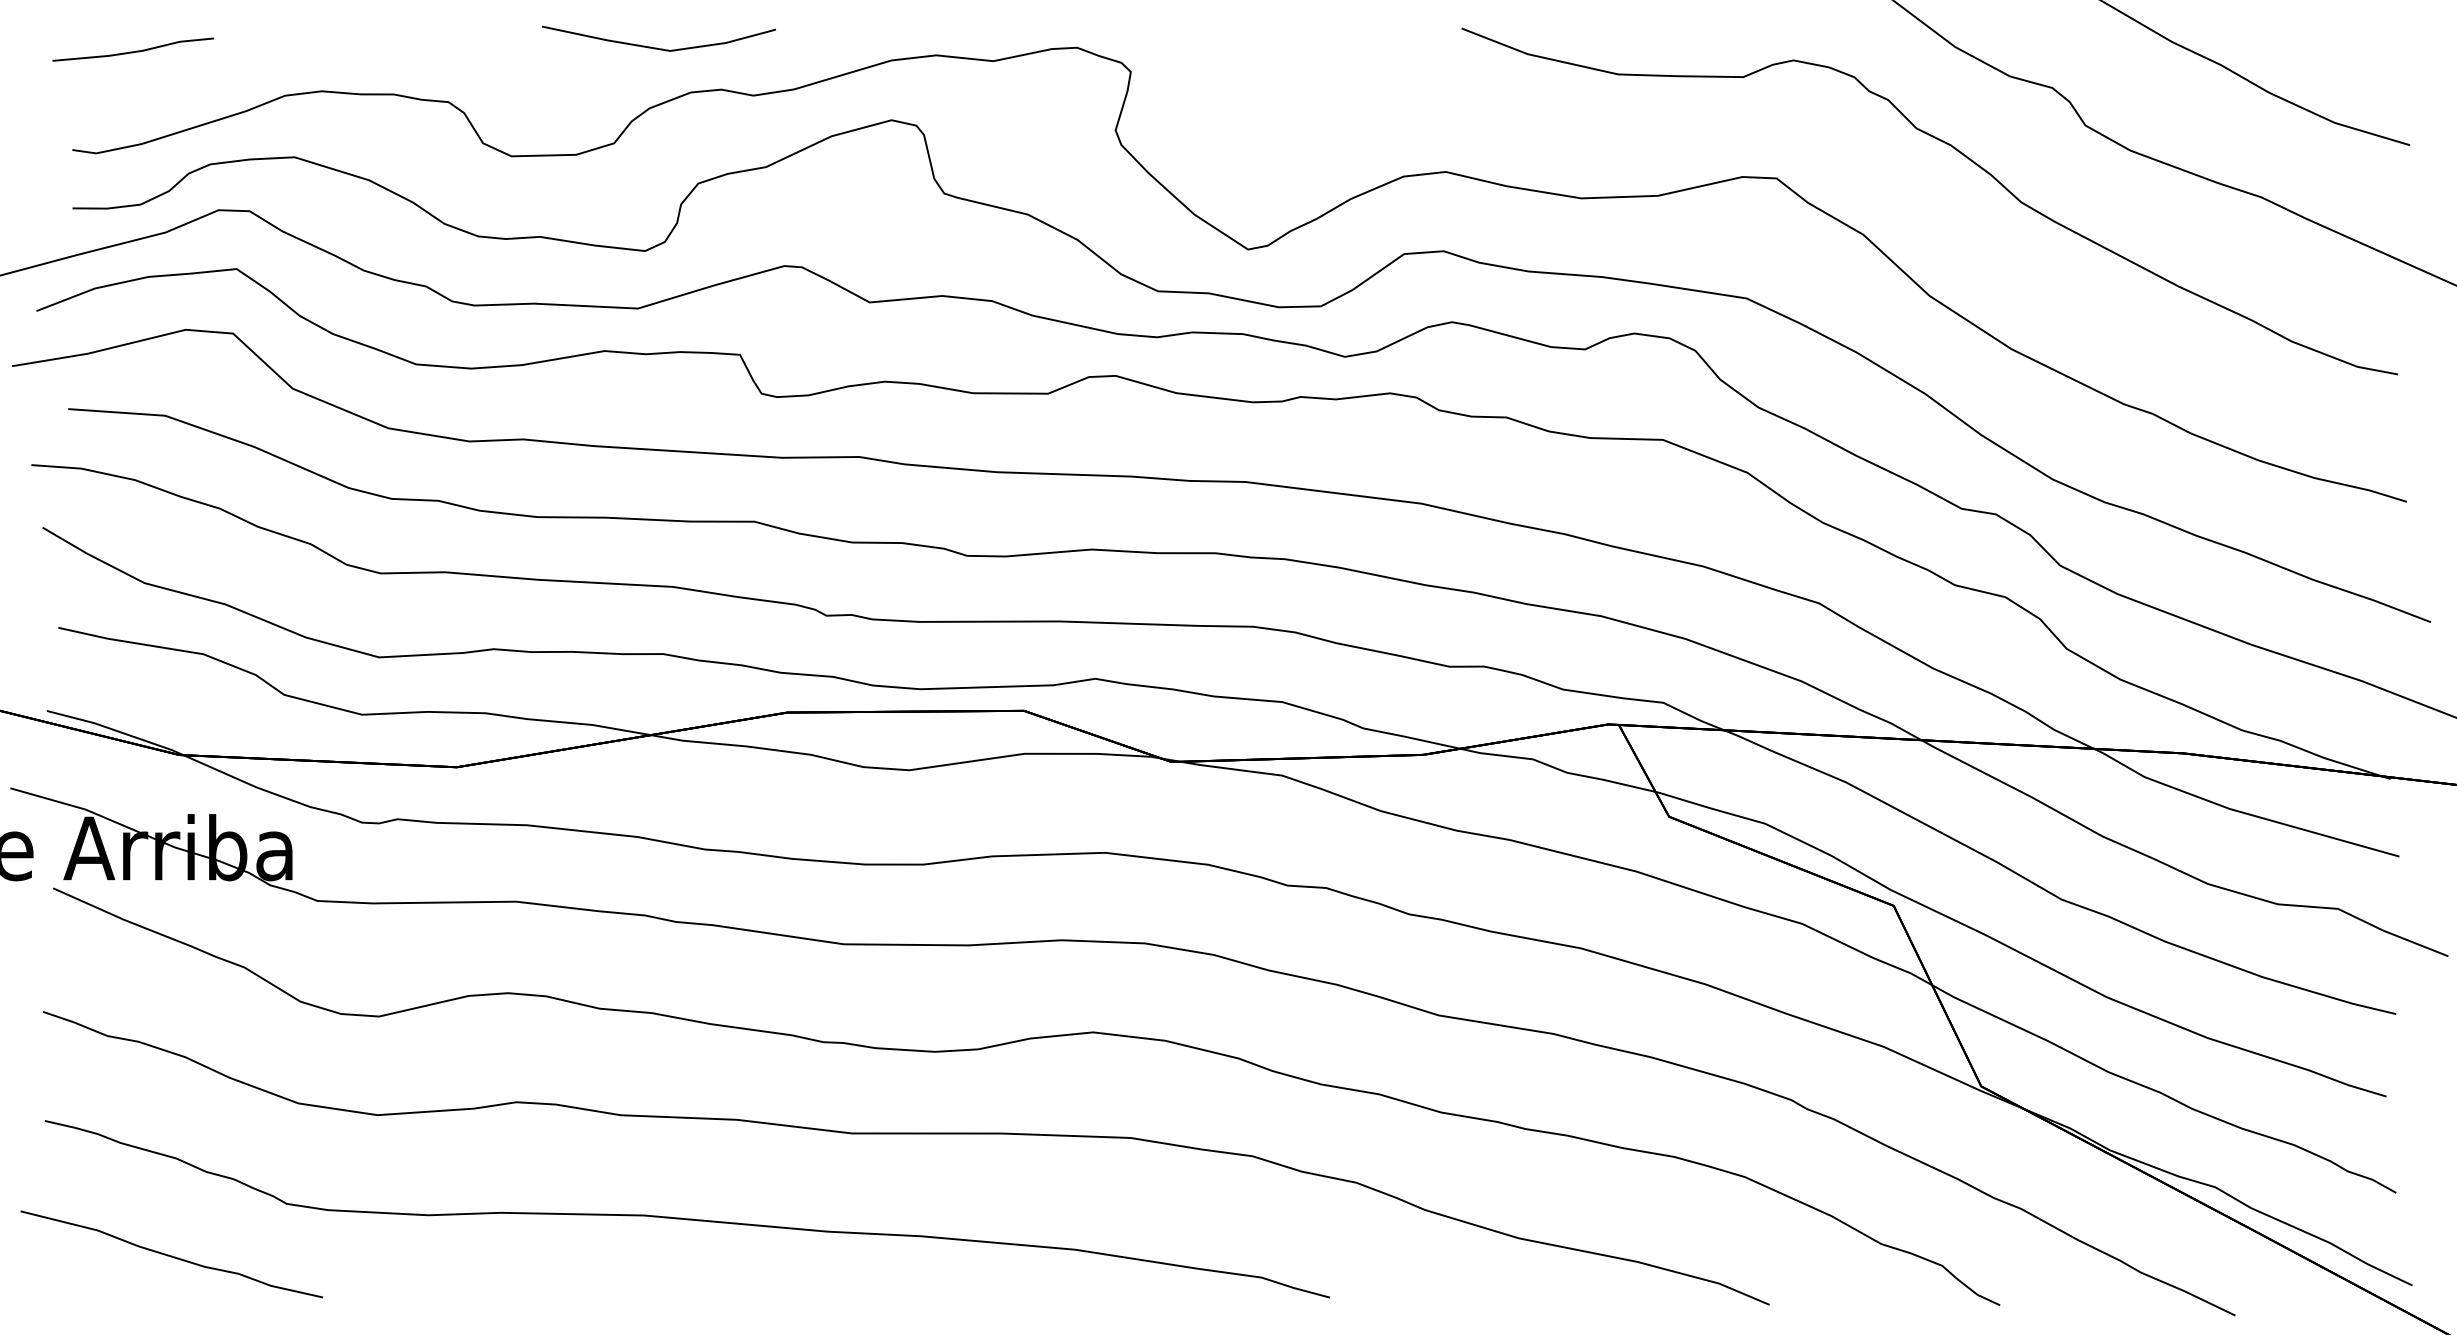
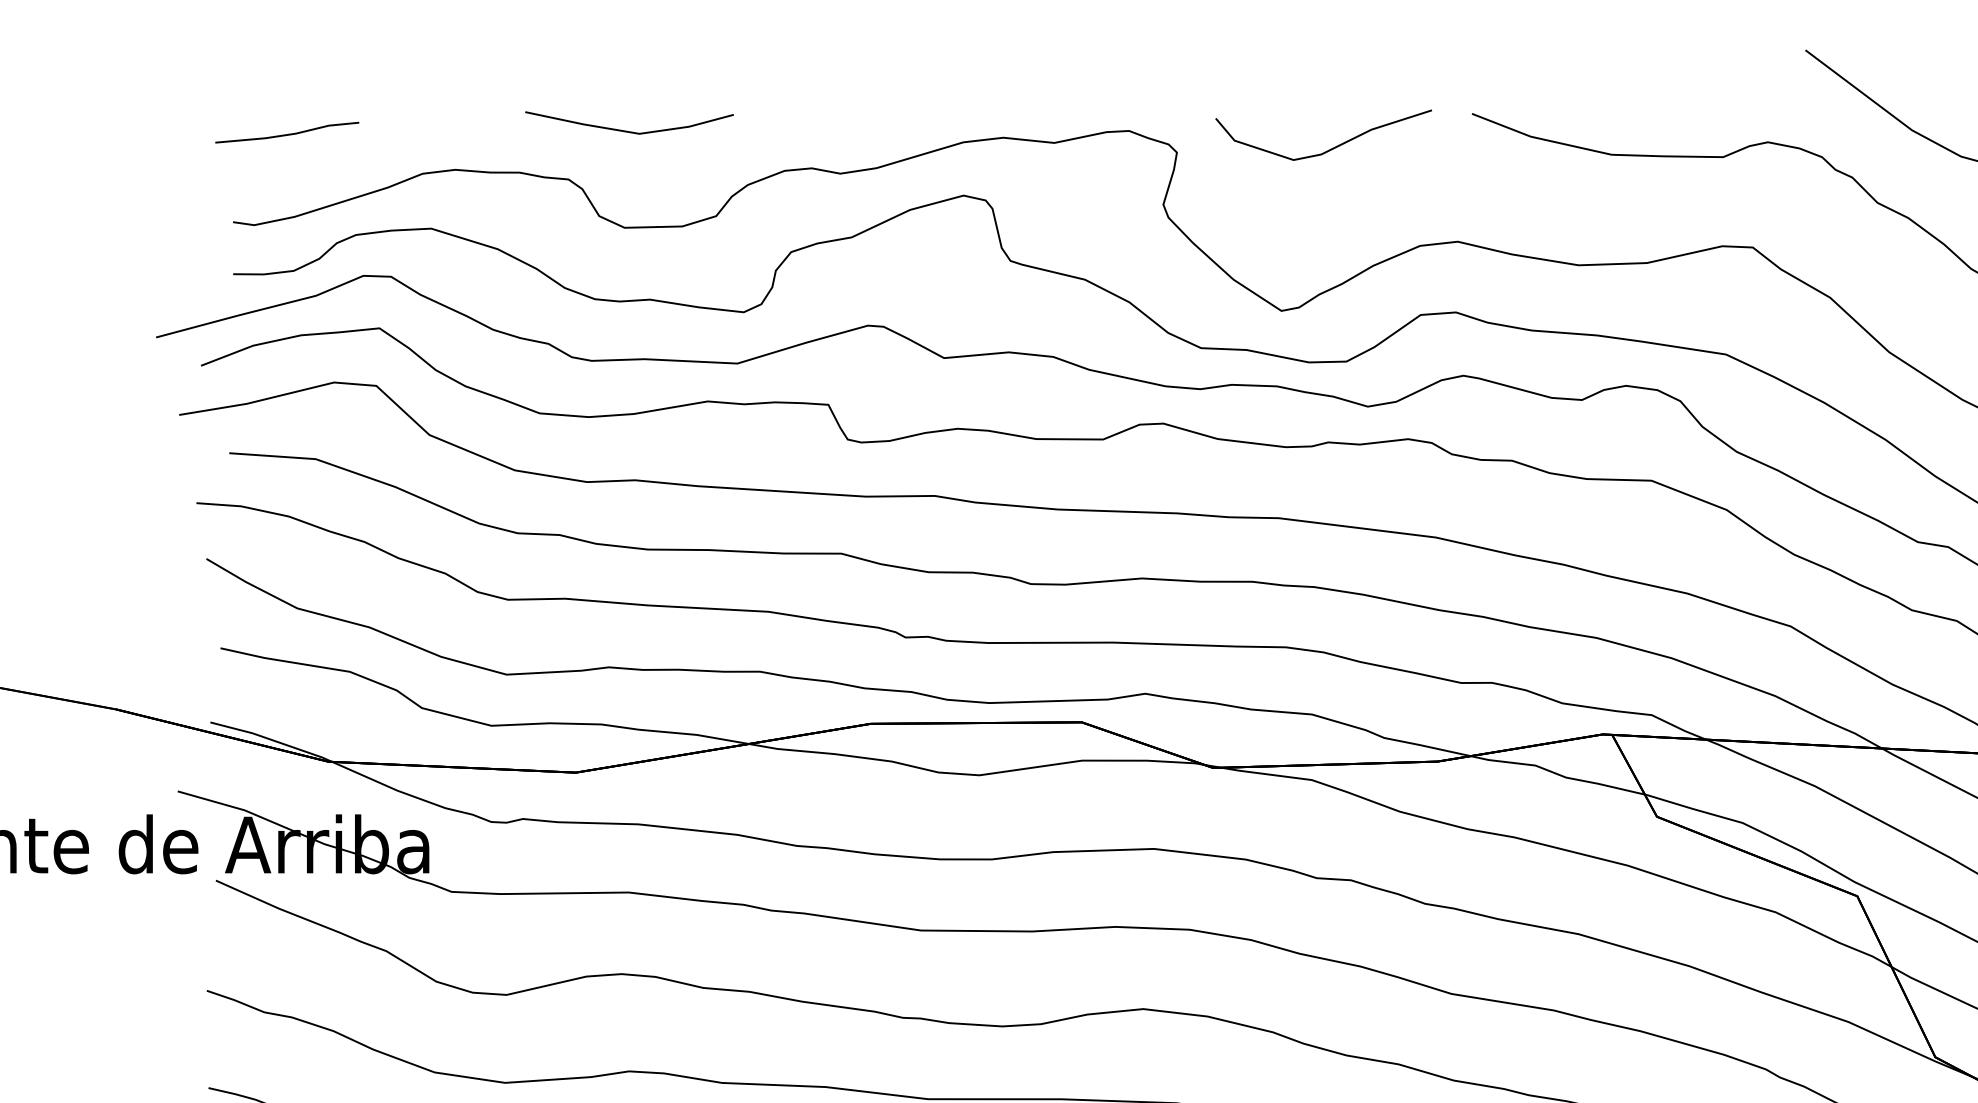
line: (657, 47) -> (628, 130), moved
curve: (1303, 67) -> (1330, 148), added

